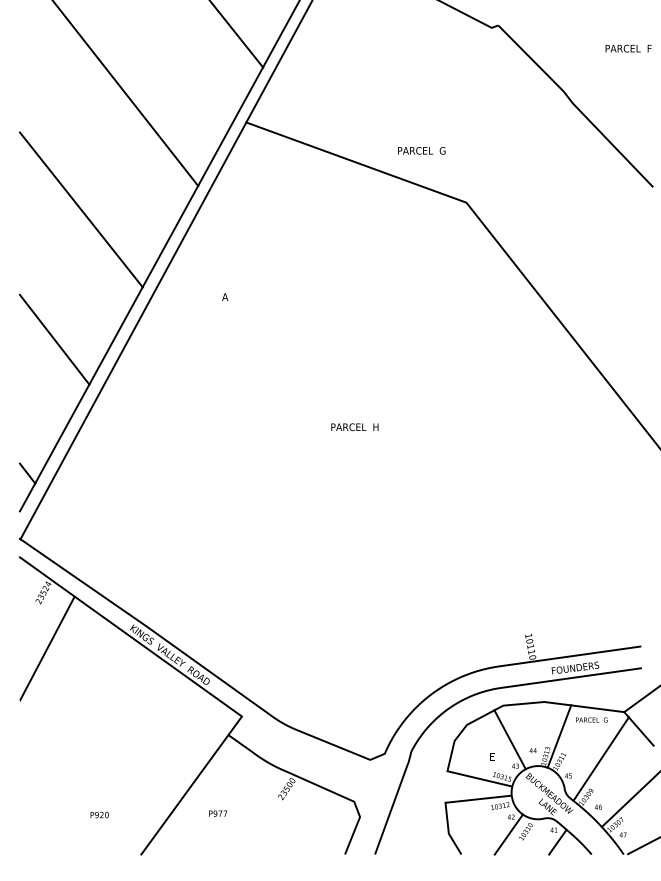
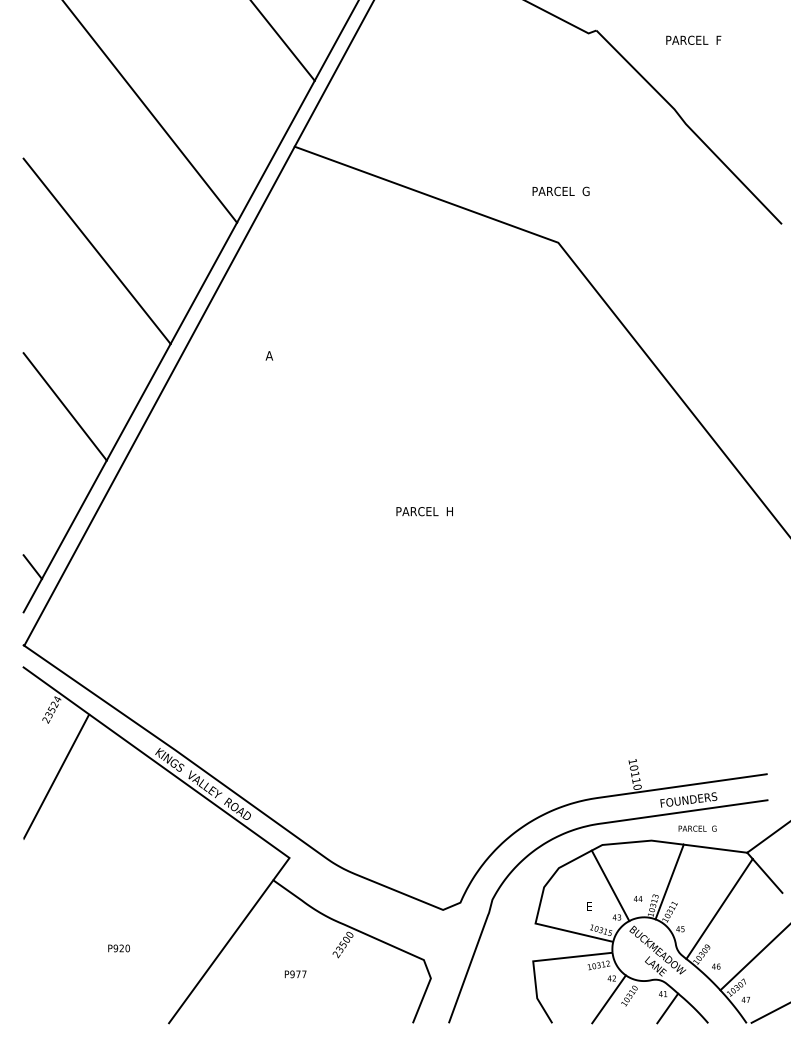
text: (628, 48) -> (693, 40), moved
text: (421, 150) -> (560, 191), moved
text: (591, 719) -> (697, 828), moved
text: (217, 813) -> (294, 974), moved
text: (99, 814) -> (118, 947), moved

